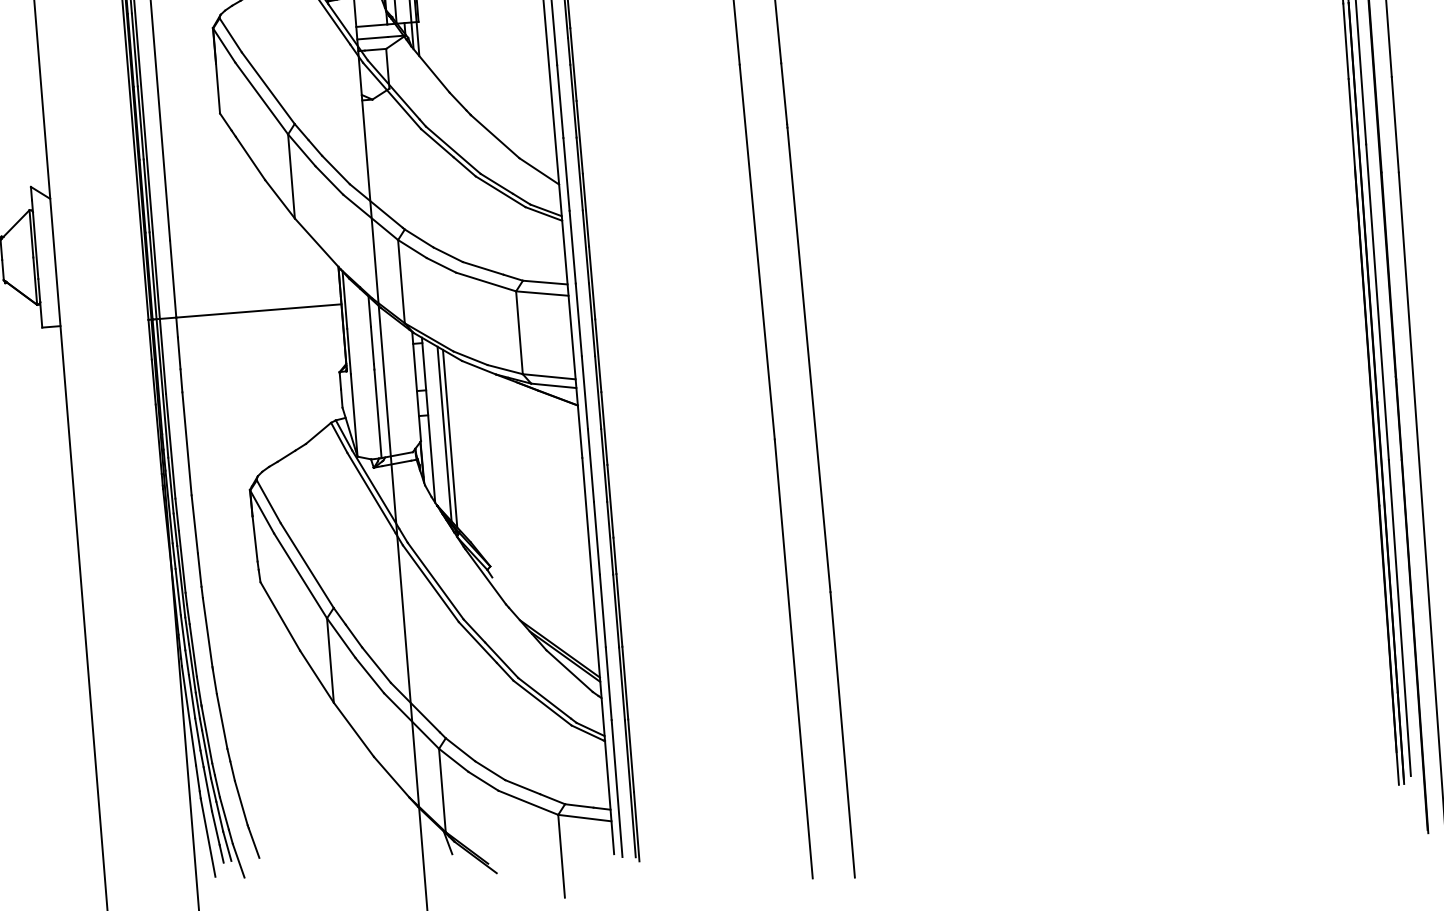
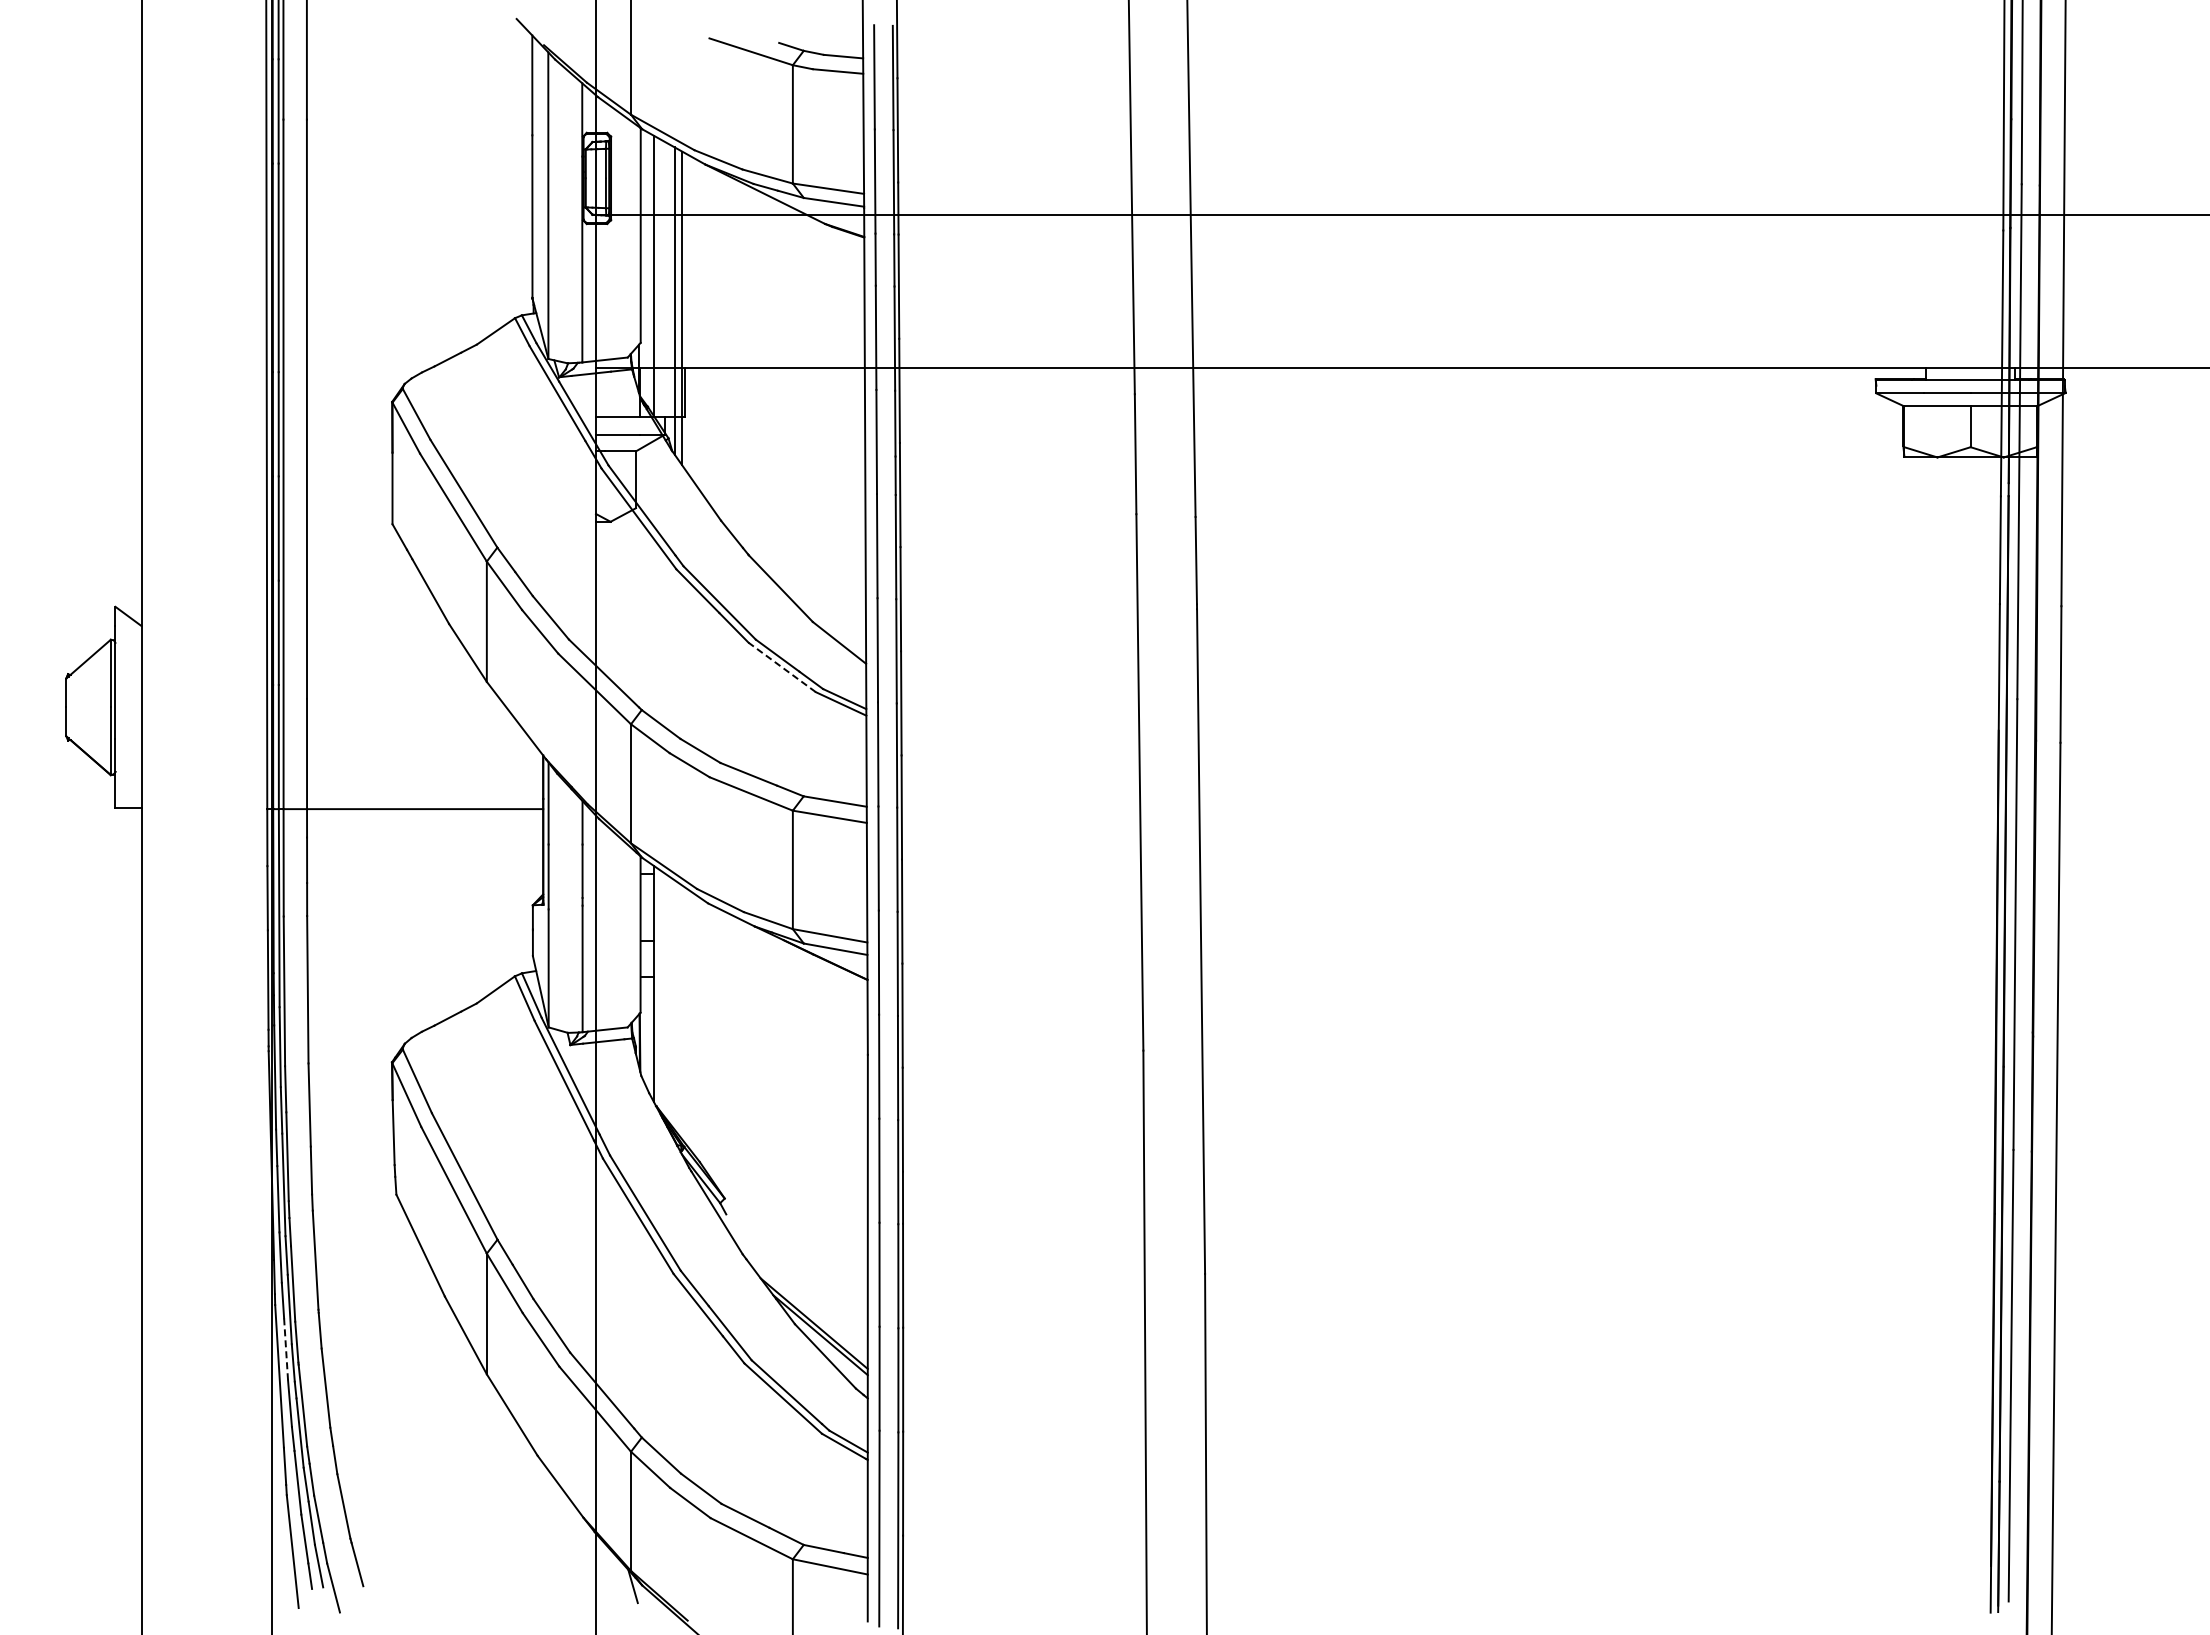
line: (500, 191) -> (782, 667), solid -> dashed
line: (444, 433) -> (674, 1004), removed
line: (450, 438) -> (682, 1012), removed
line: (192, 696) -> (286, 1349), solid -> dashed

